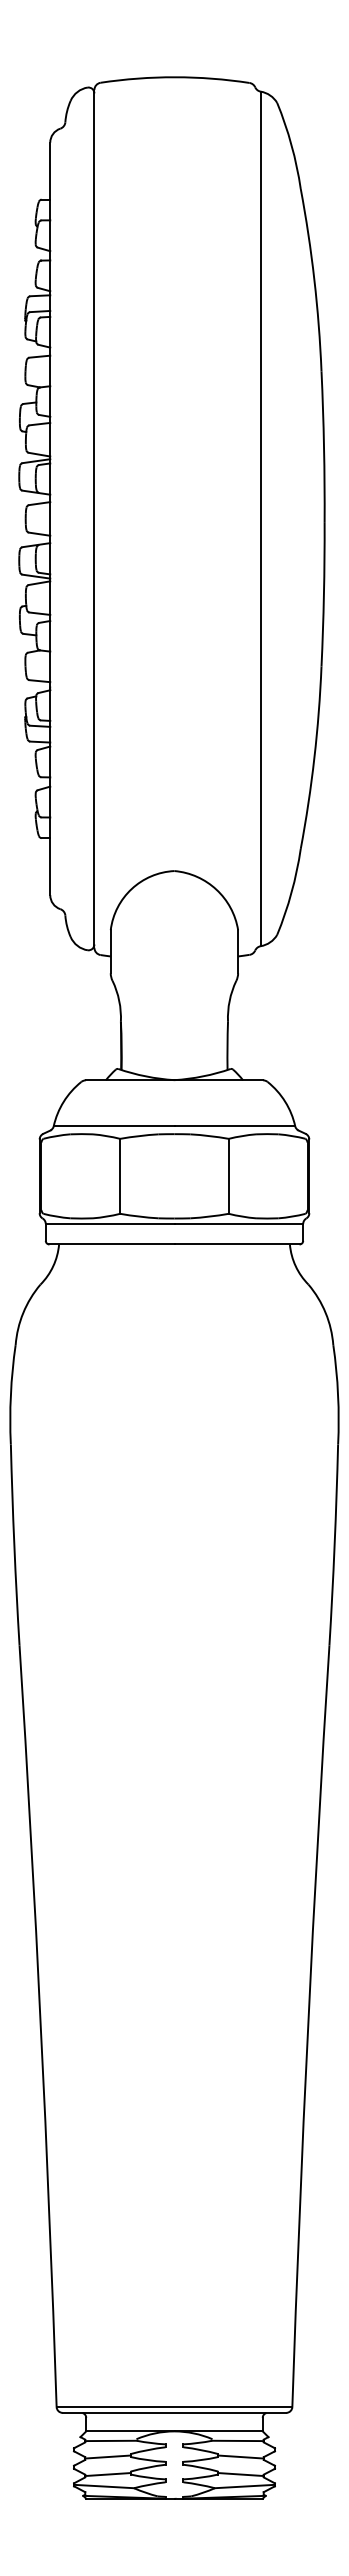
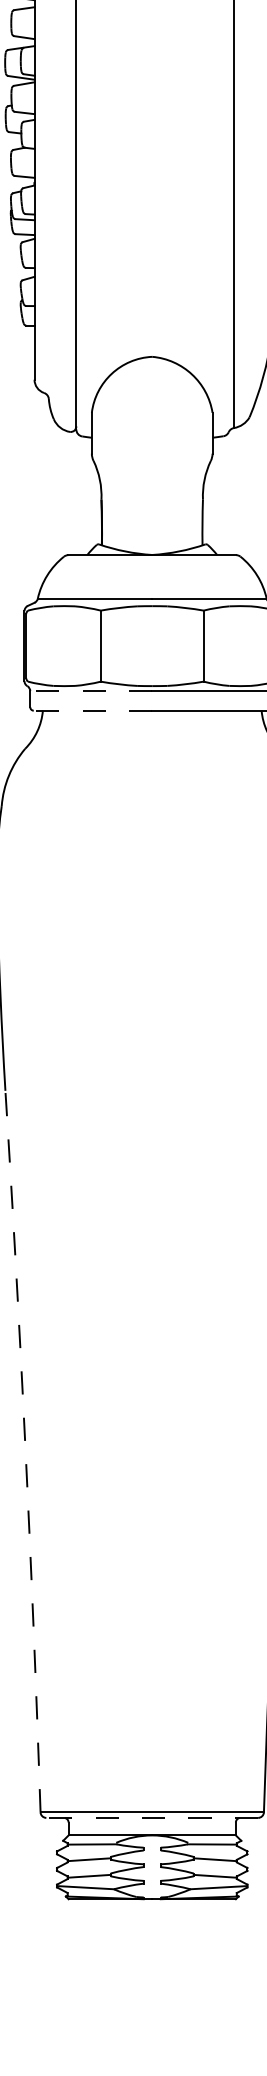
line: (109, 1223) -> (90, 690), solid -> dashed
line: (111, 1244) -> (92, 710), solid -> dashed
arc: (40, 2026) -> (25, 1451), solid -> dashed
line: (174, 2412) -> (152, 1817), solid -> dashed

